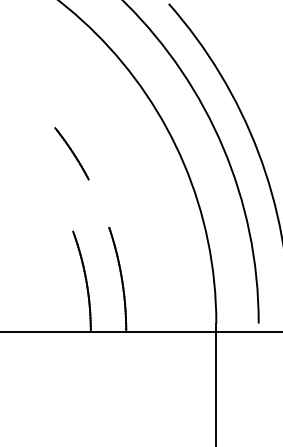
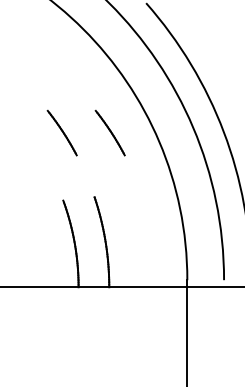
part: (126, 153) -> (109, 132), added

